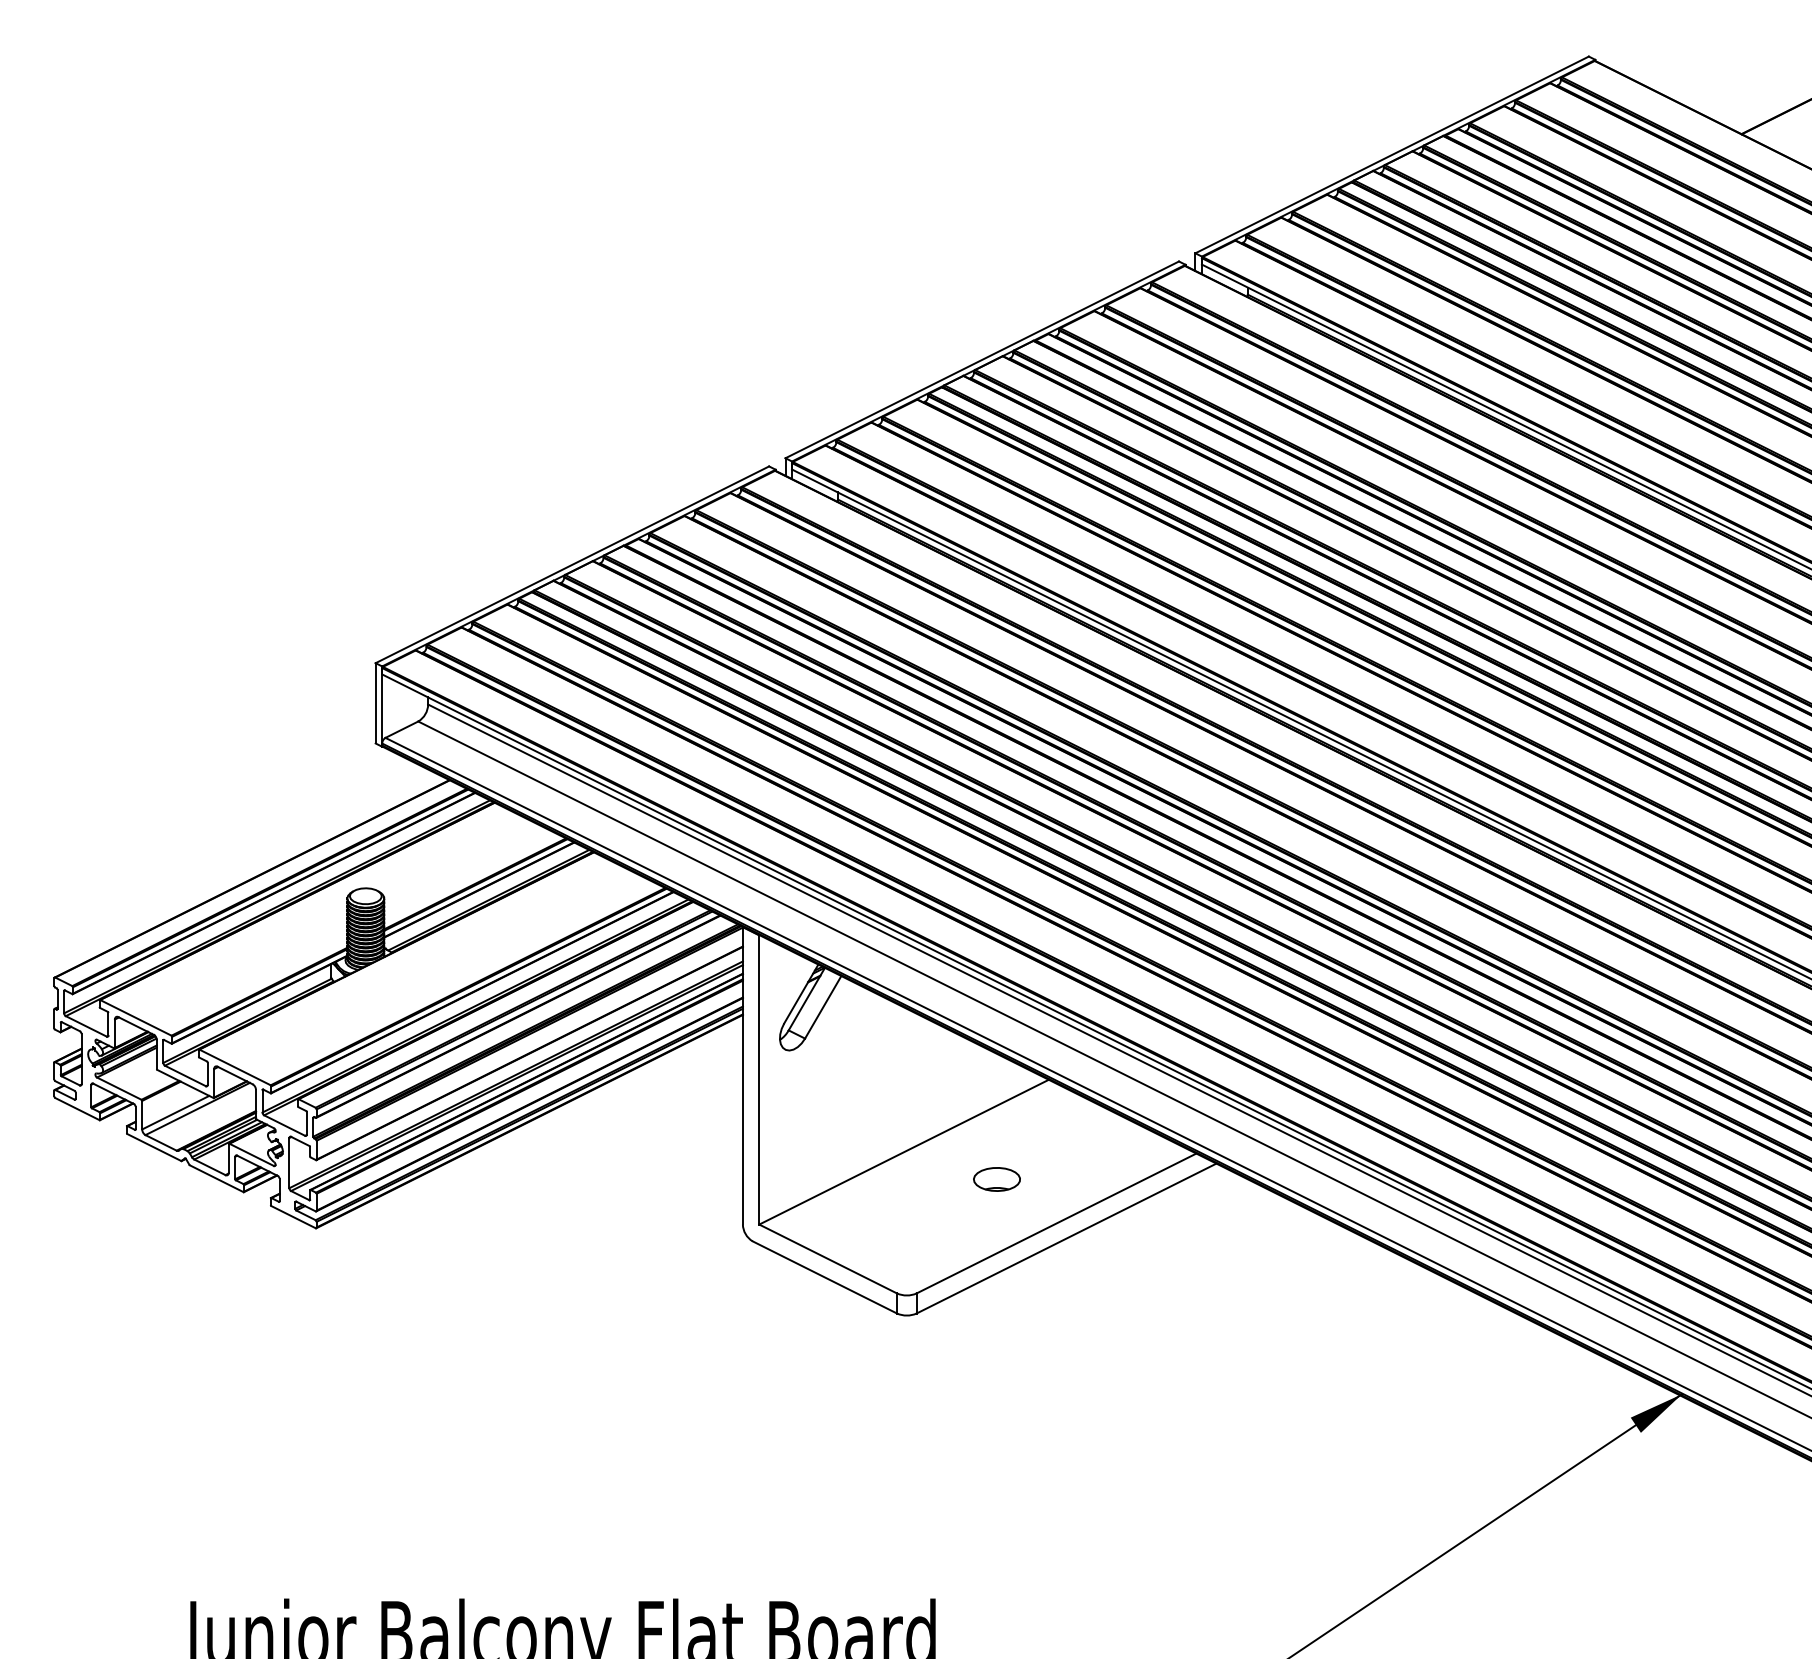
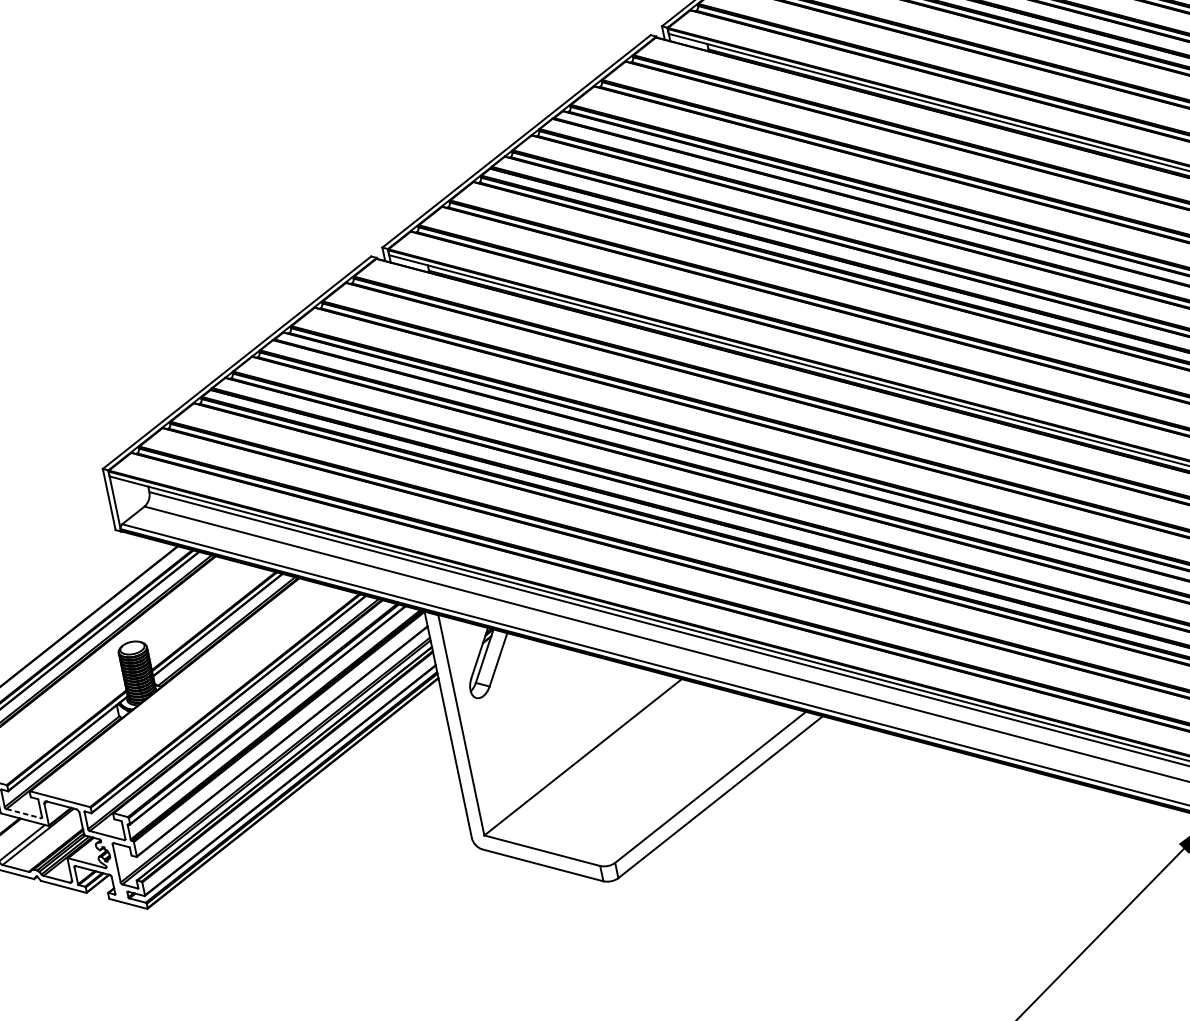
line: (185, 1075) -> (23, 813), solid -> dashed
part: (996, 1179) -> (657, 763), removed

